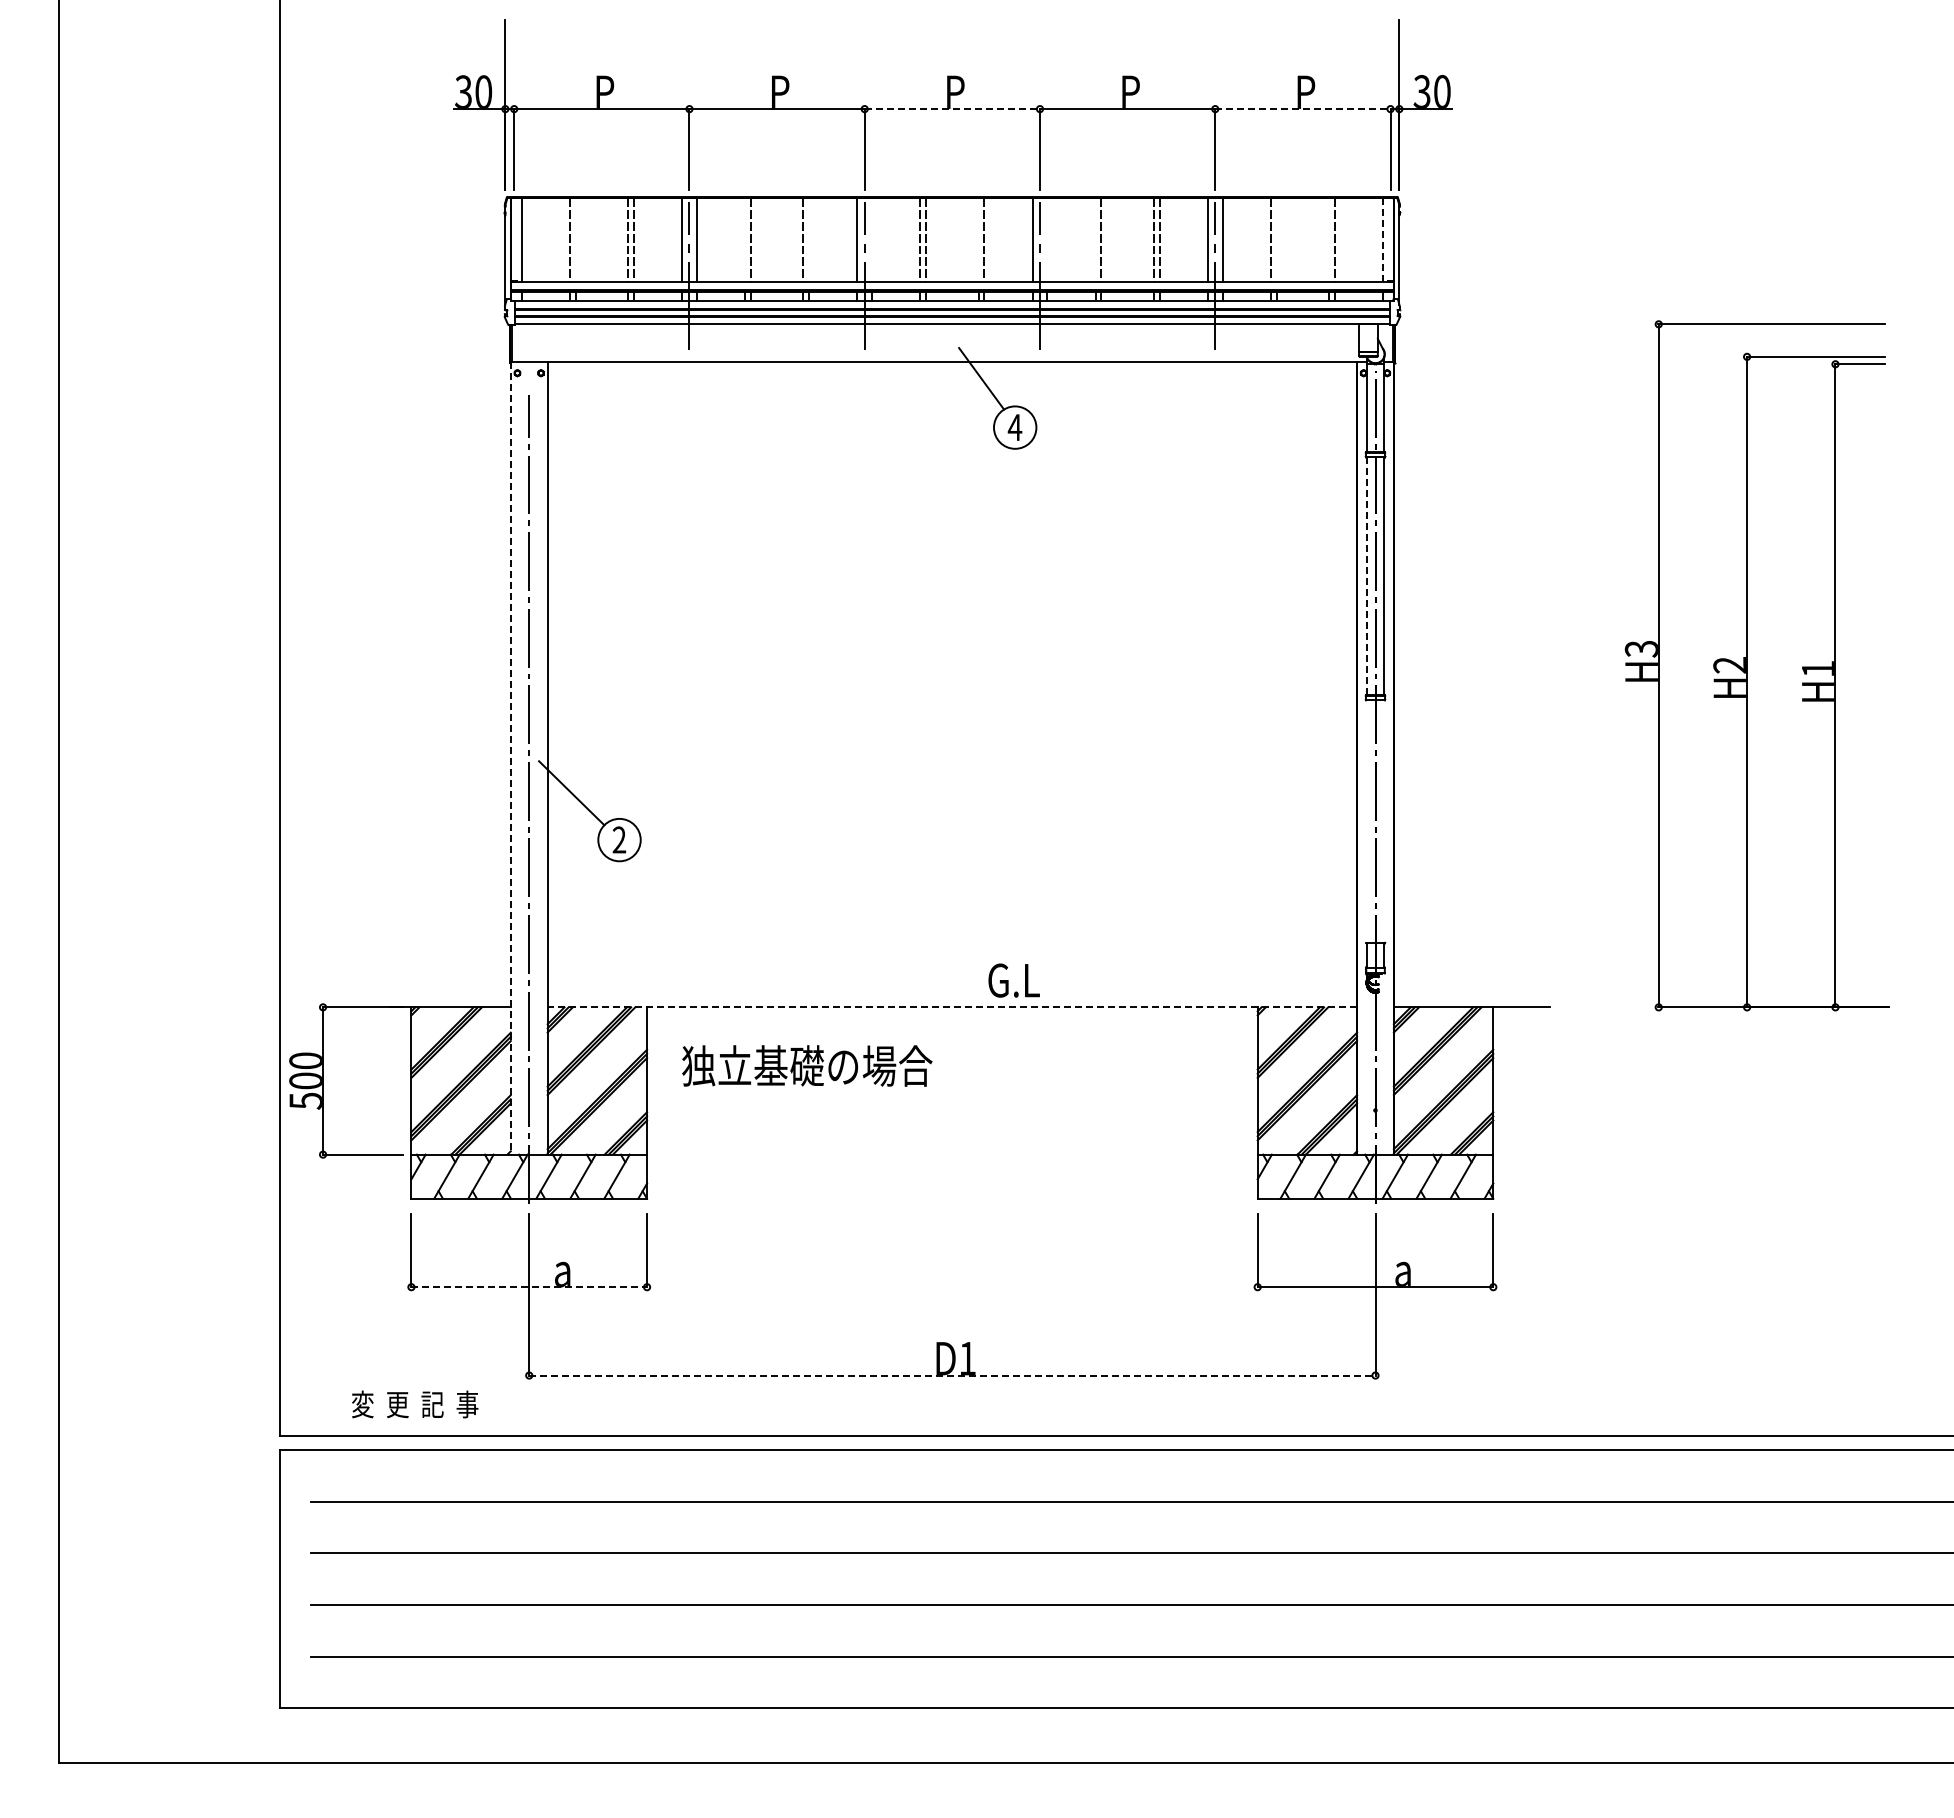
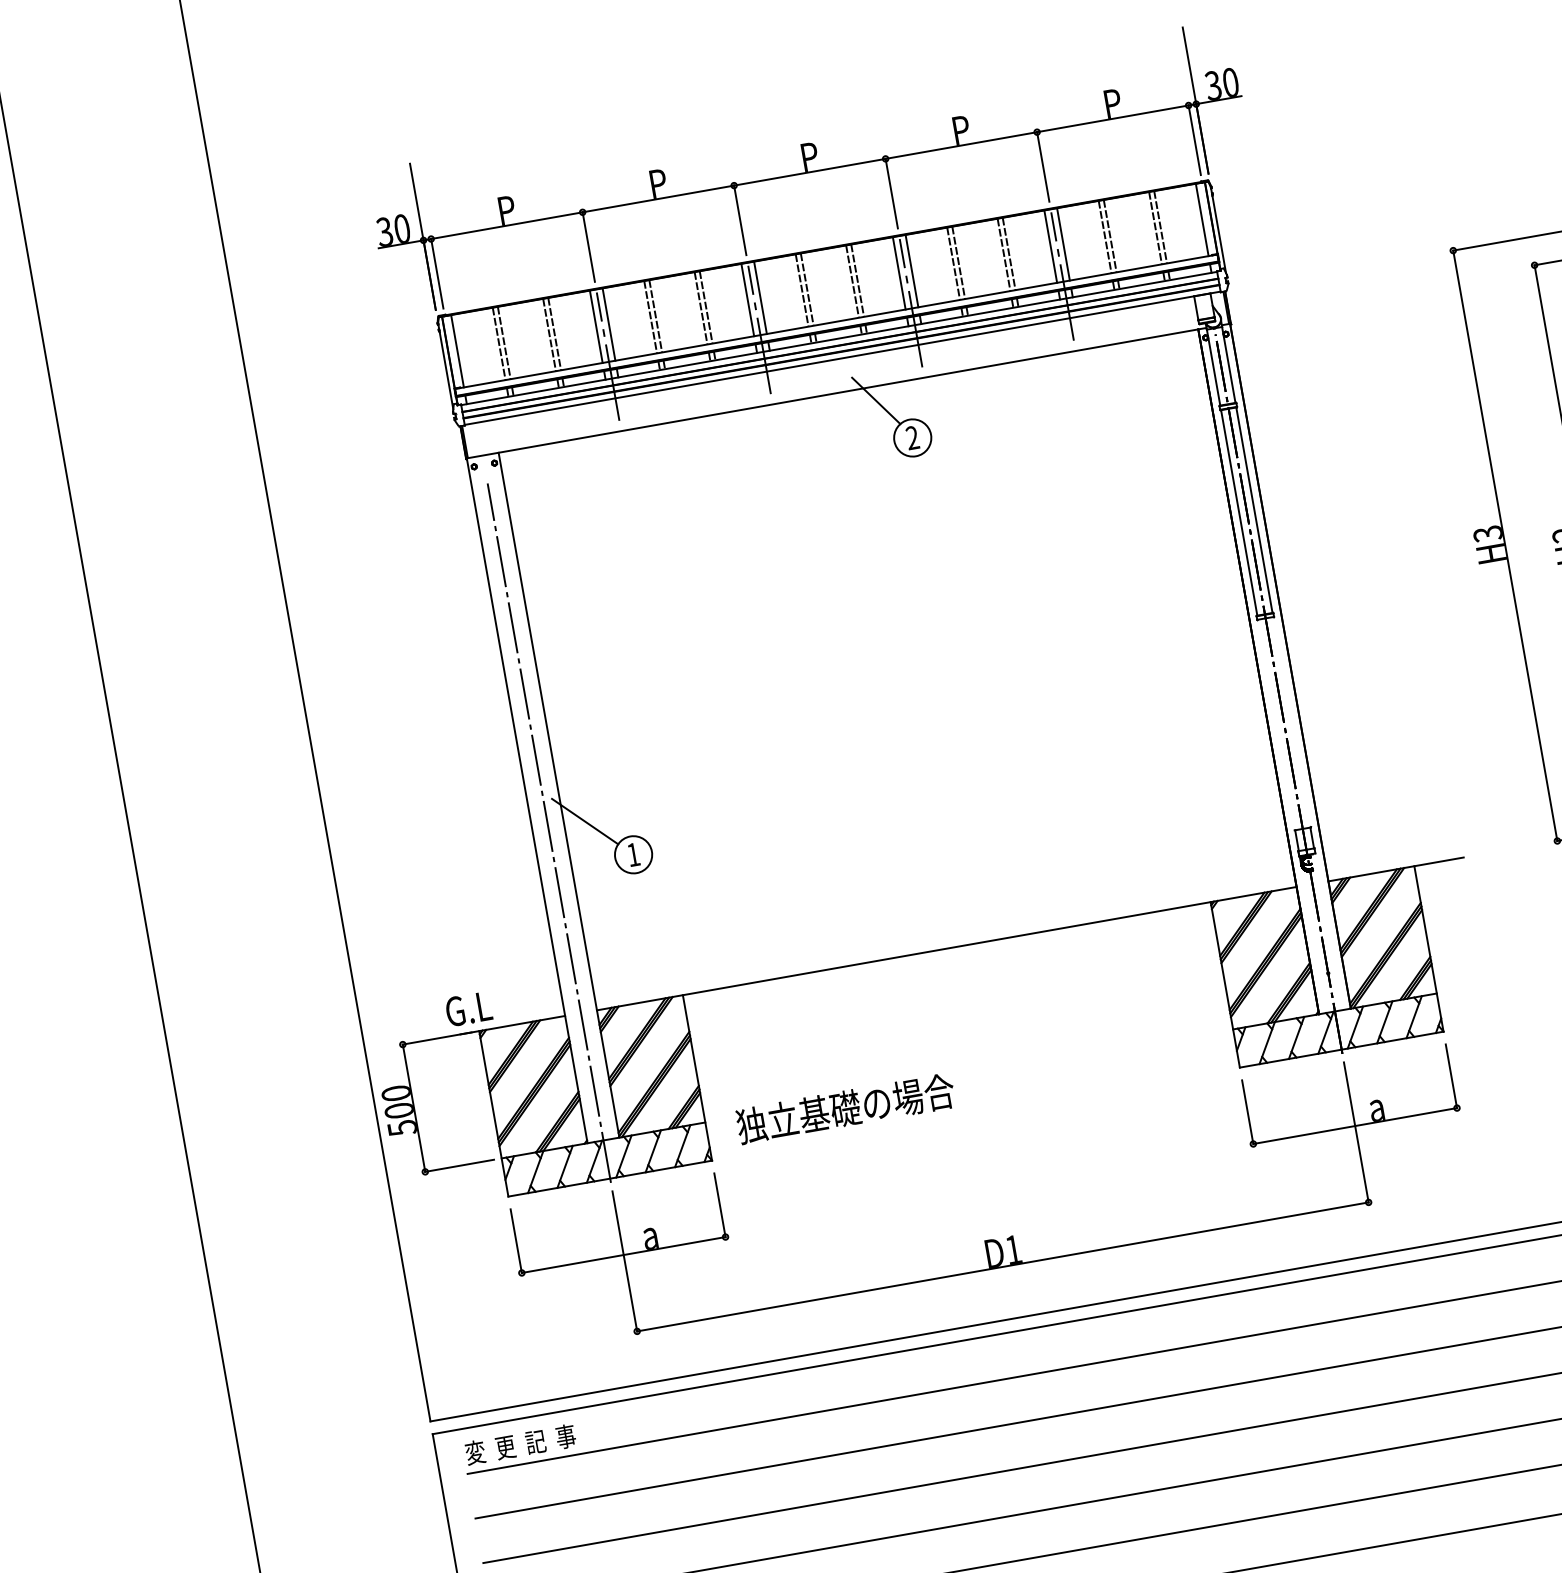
line: (952, 109) -> (810, 172), dashed -> solid
line: (1302, 109) -> (1112, 119), dashed -> solid
line: (575, 240) -> (504, 343), added
line: (745, 240) -> (651, 317), added
line: (809, 240) -> (706, 307), added
line: (872, 240) -> (760, 297), added
line: (978, 240) -> (852, 281), added
line: (1047, 240) -> (912, 271), added
line: (1095, 240) -> (953, 263), added
line: (1276, 240) -> (1110, 236), added
line: (1329, 240) -> (1155, 228), added
line: (1383, 240) -> (1202, 220), dashed -> solid
text: (1014, 427) -> (912, 437), 4 -> 2
line: (1366, 576) -> (1239, 513), dashed -> solid
line: (510, 758) -> (526, 800), dashed -> solid
text: (619, 839) -> (633, 854), 2 -> 1
text: (1013, 980) -> (468, 1009), moved
line: (952, 1007) -> (946, 948), dashed -> solid
text: (807, 1065) -> (845, 1108), moved
line: (529, 1287) -> (623, 1255), dashed -> solid
line: (952, 1375) -> (1003, 1266), dashed -> solid
text: (415, 1404) -> (520, 1444), moved

